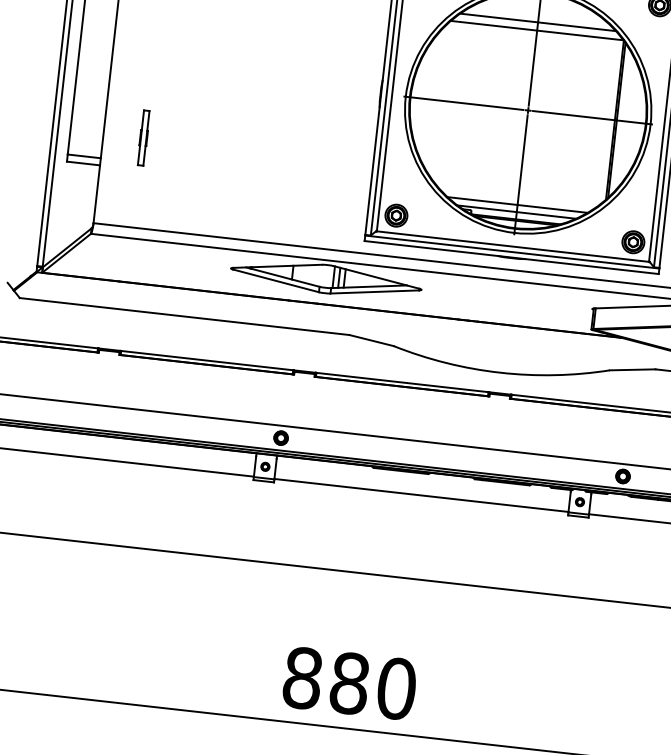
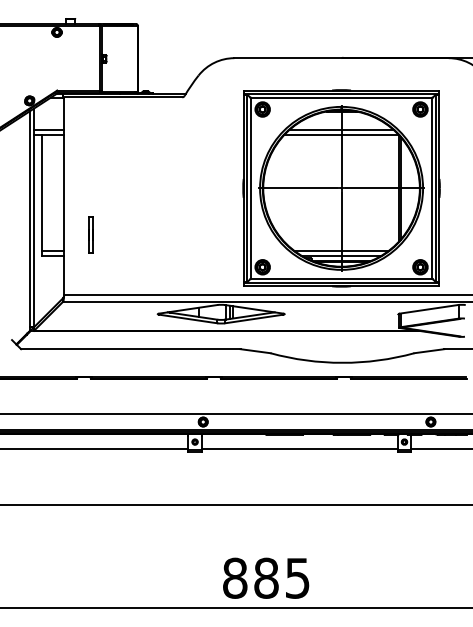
text: (396, 687) -> (297, 577), 880 -> 885

